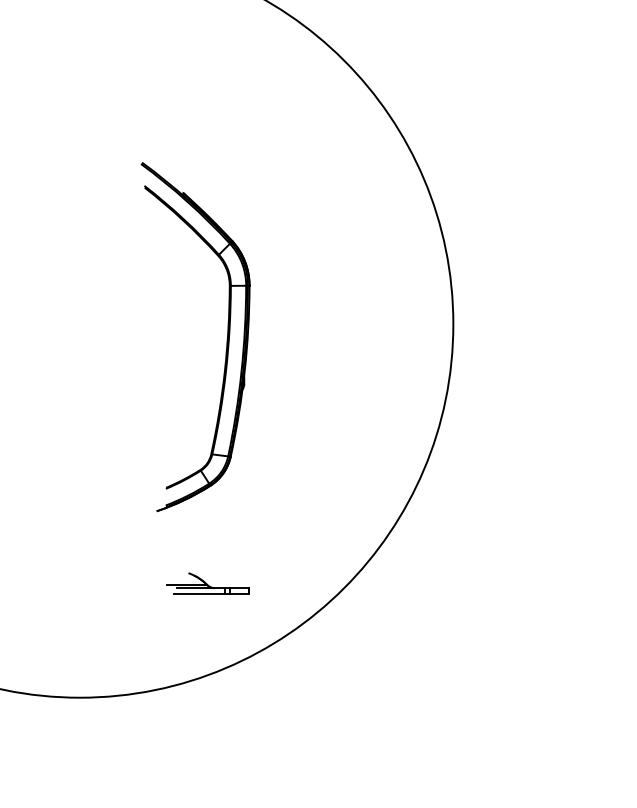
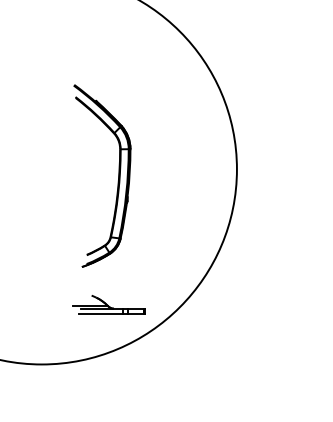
part: (207, 582) -> (108, 304), size x1.67

